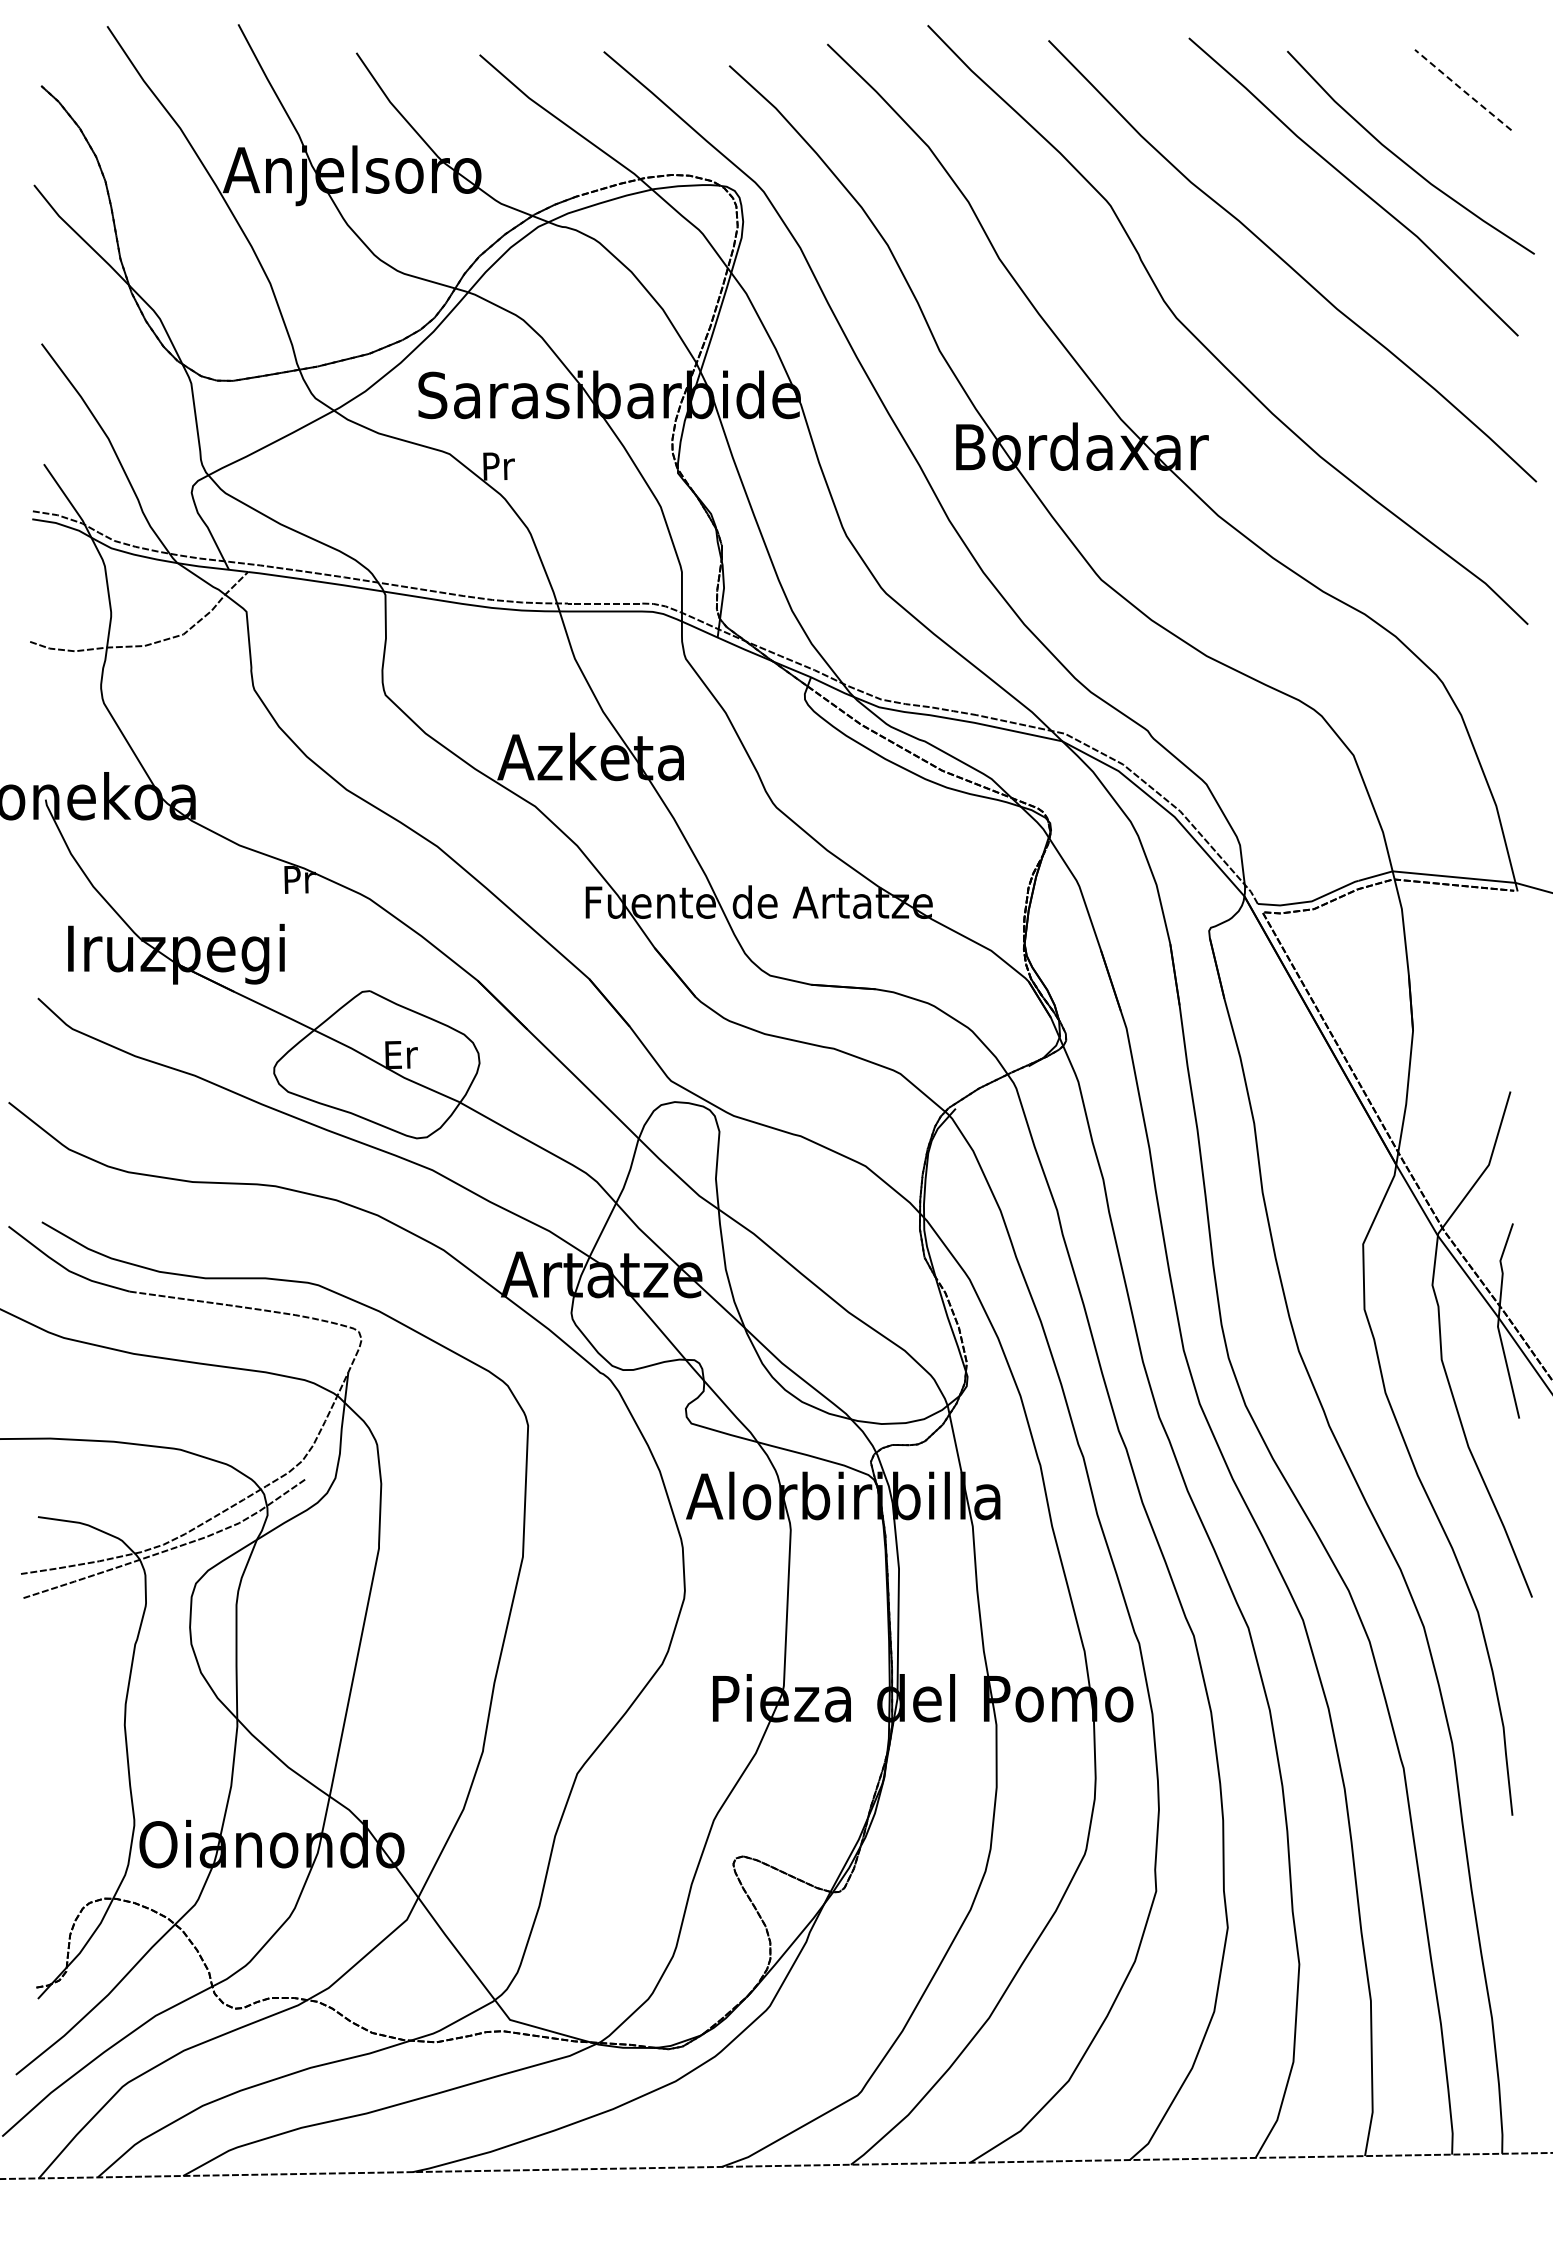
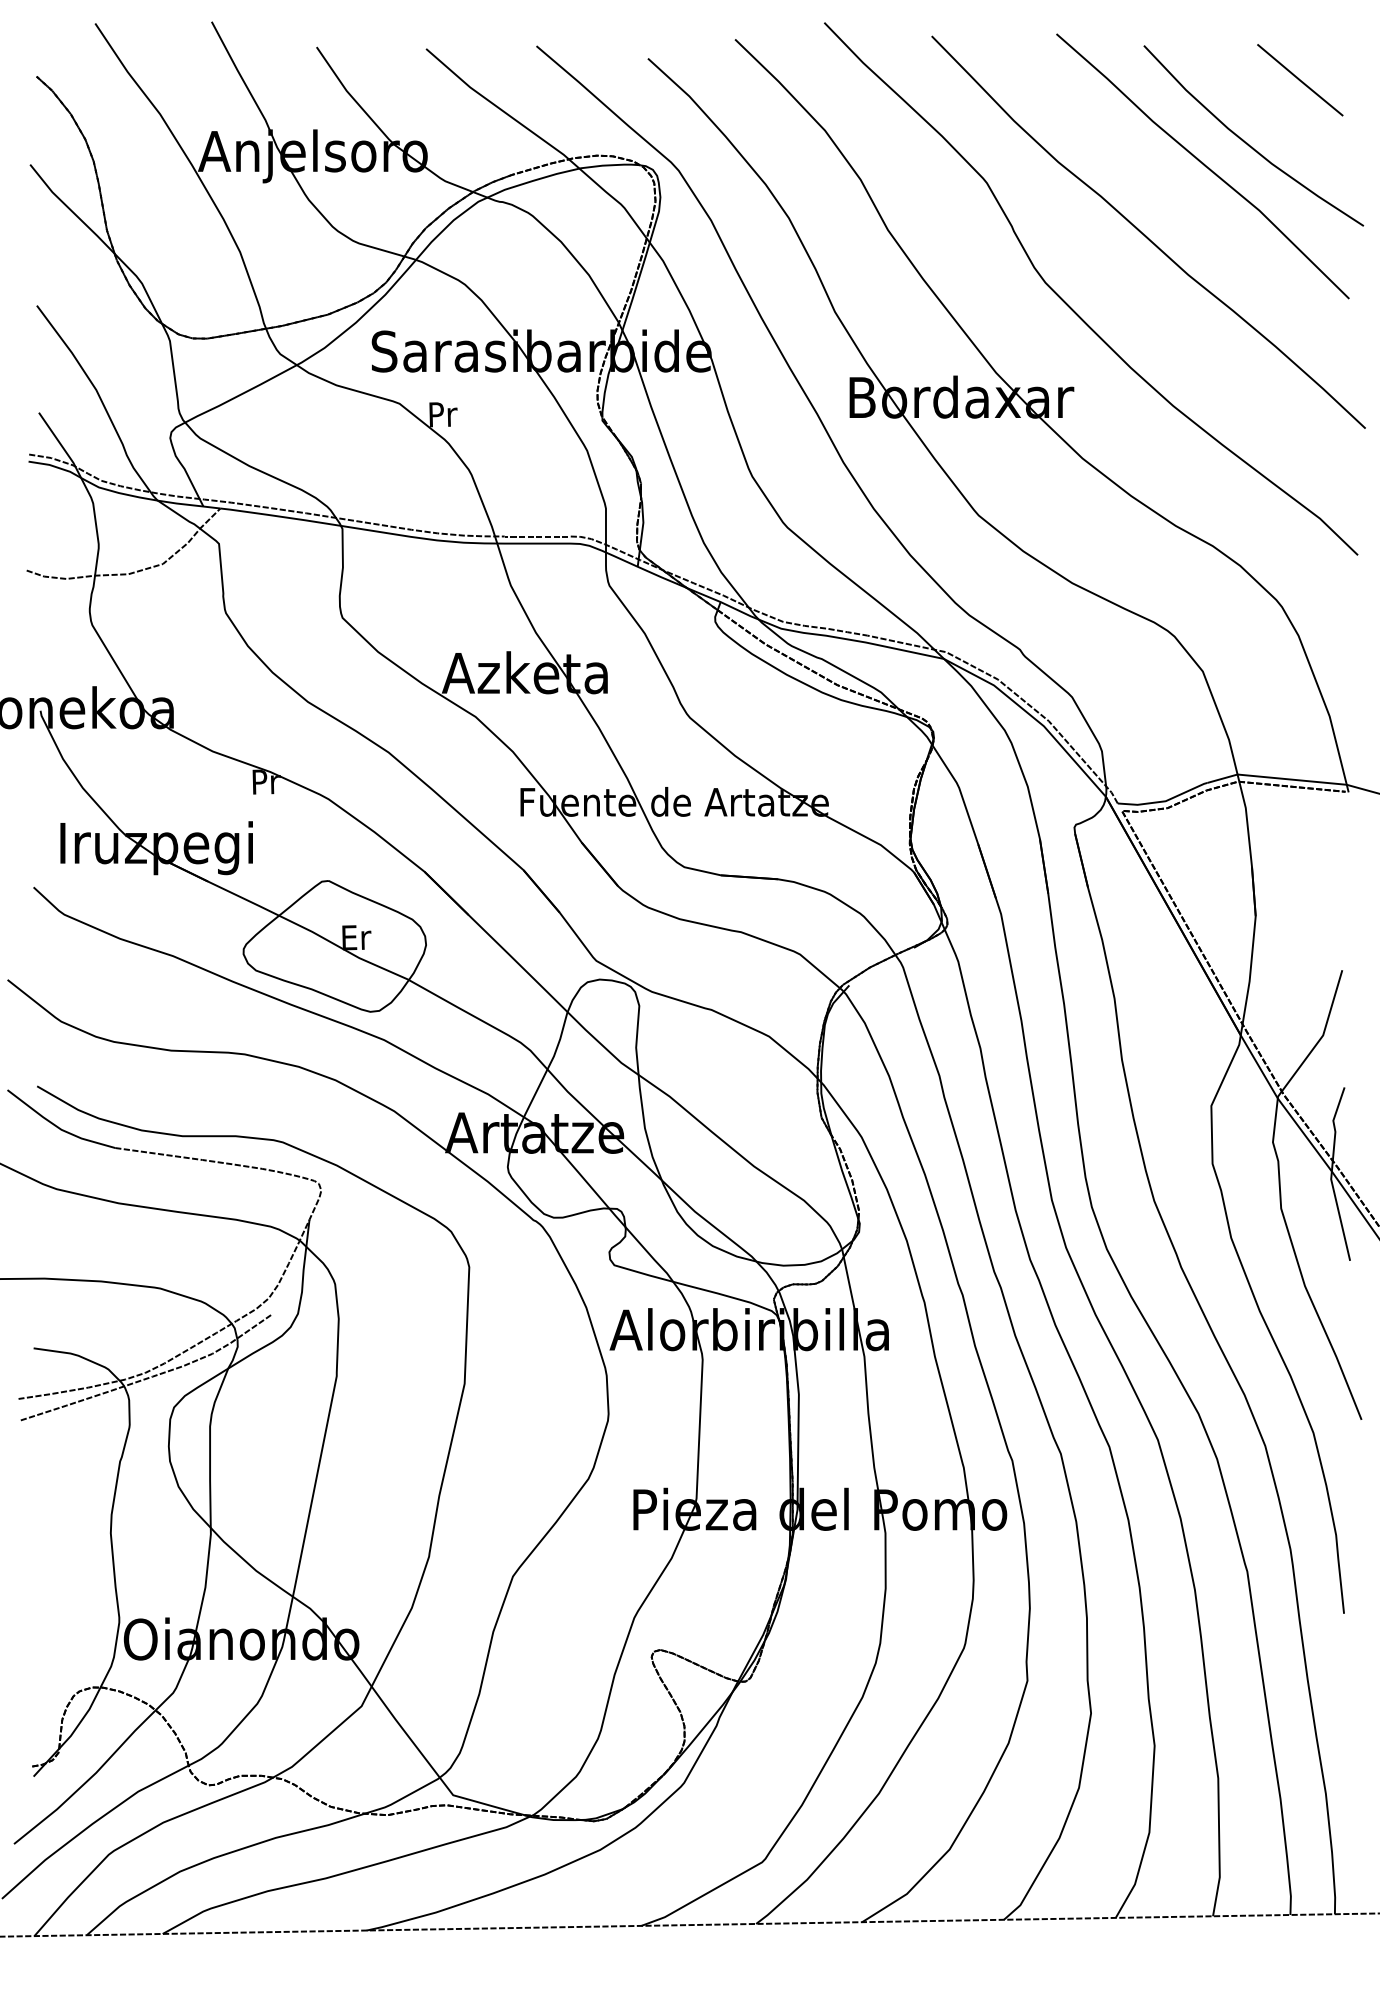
line: (1463, 90) -> (1300, 80), dashed -> solid

